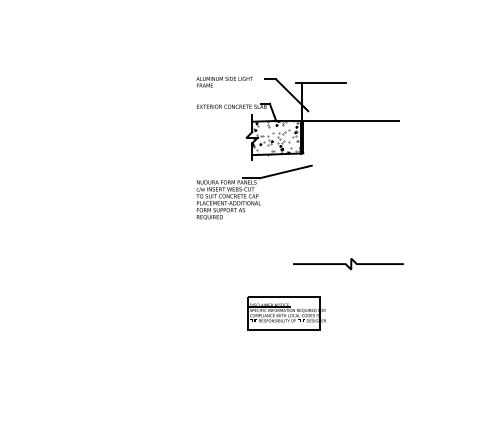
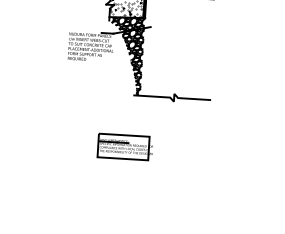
hatch: (279, 208) -> (126, 55), added
part: (286, 313) -> (125, 147), moved

